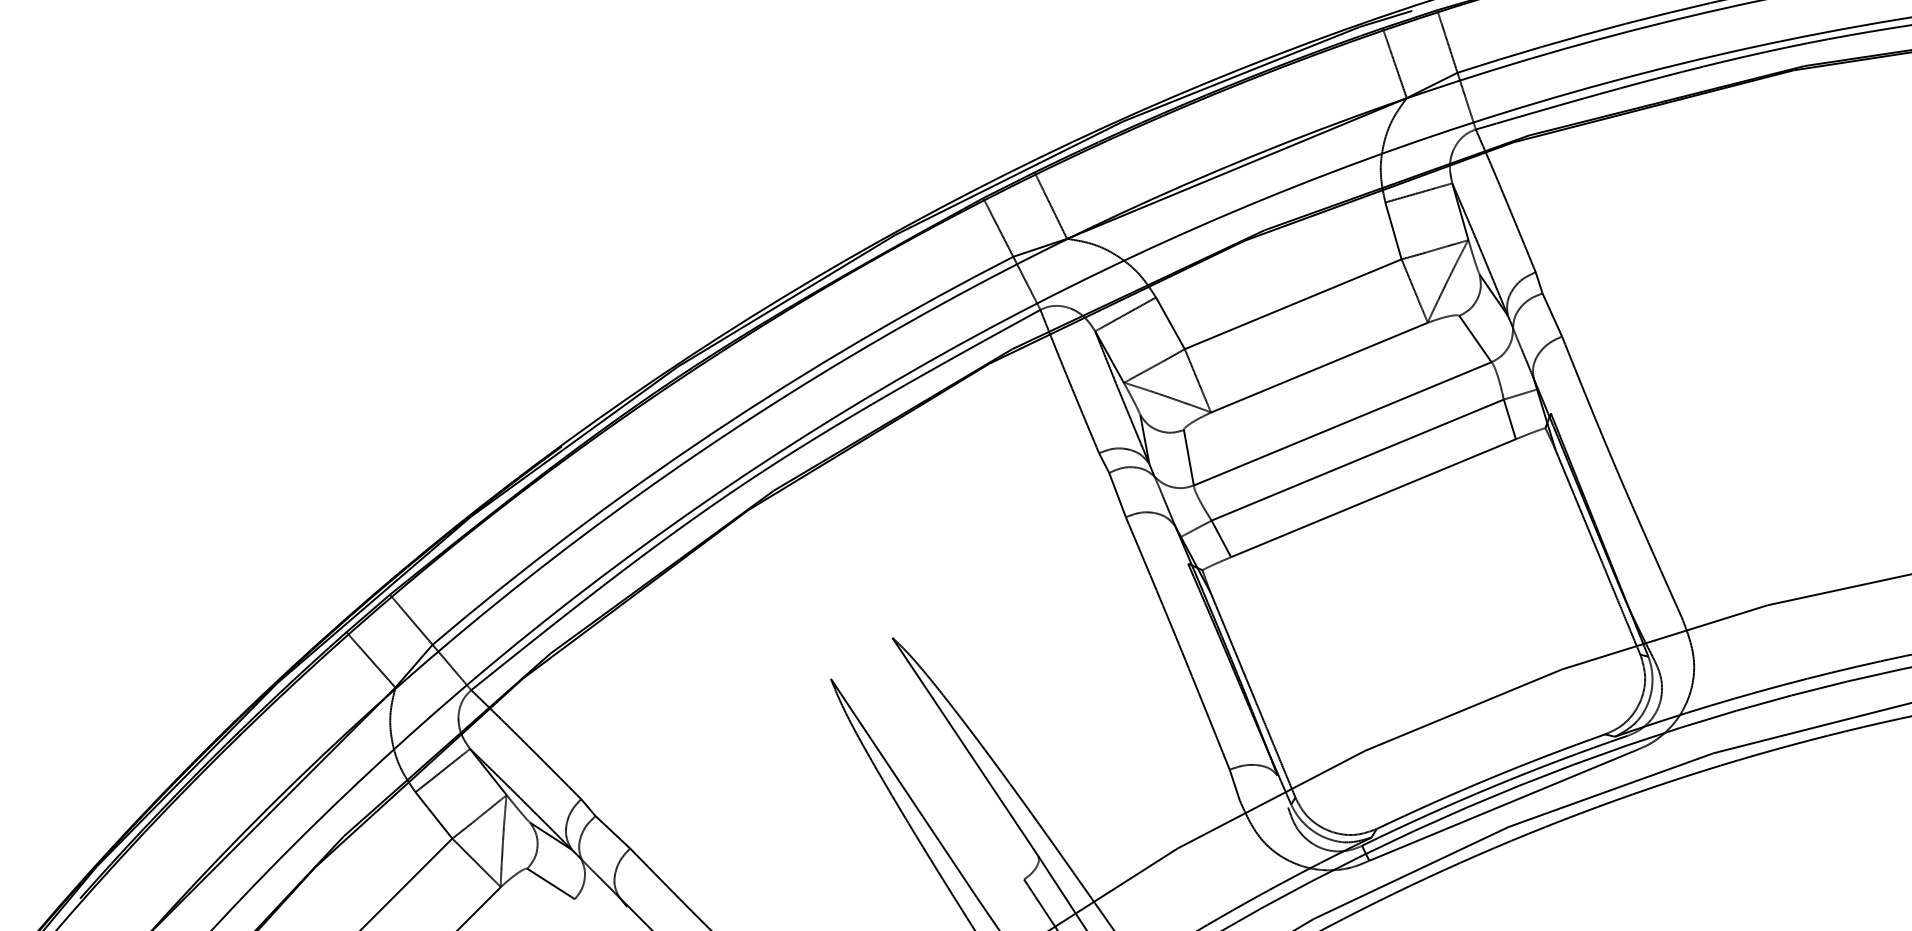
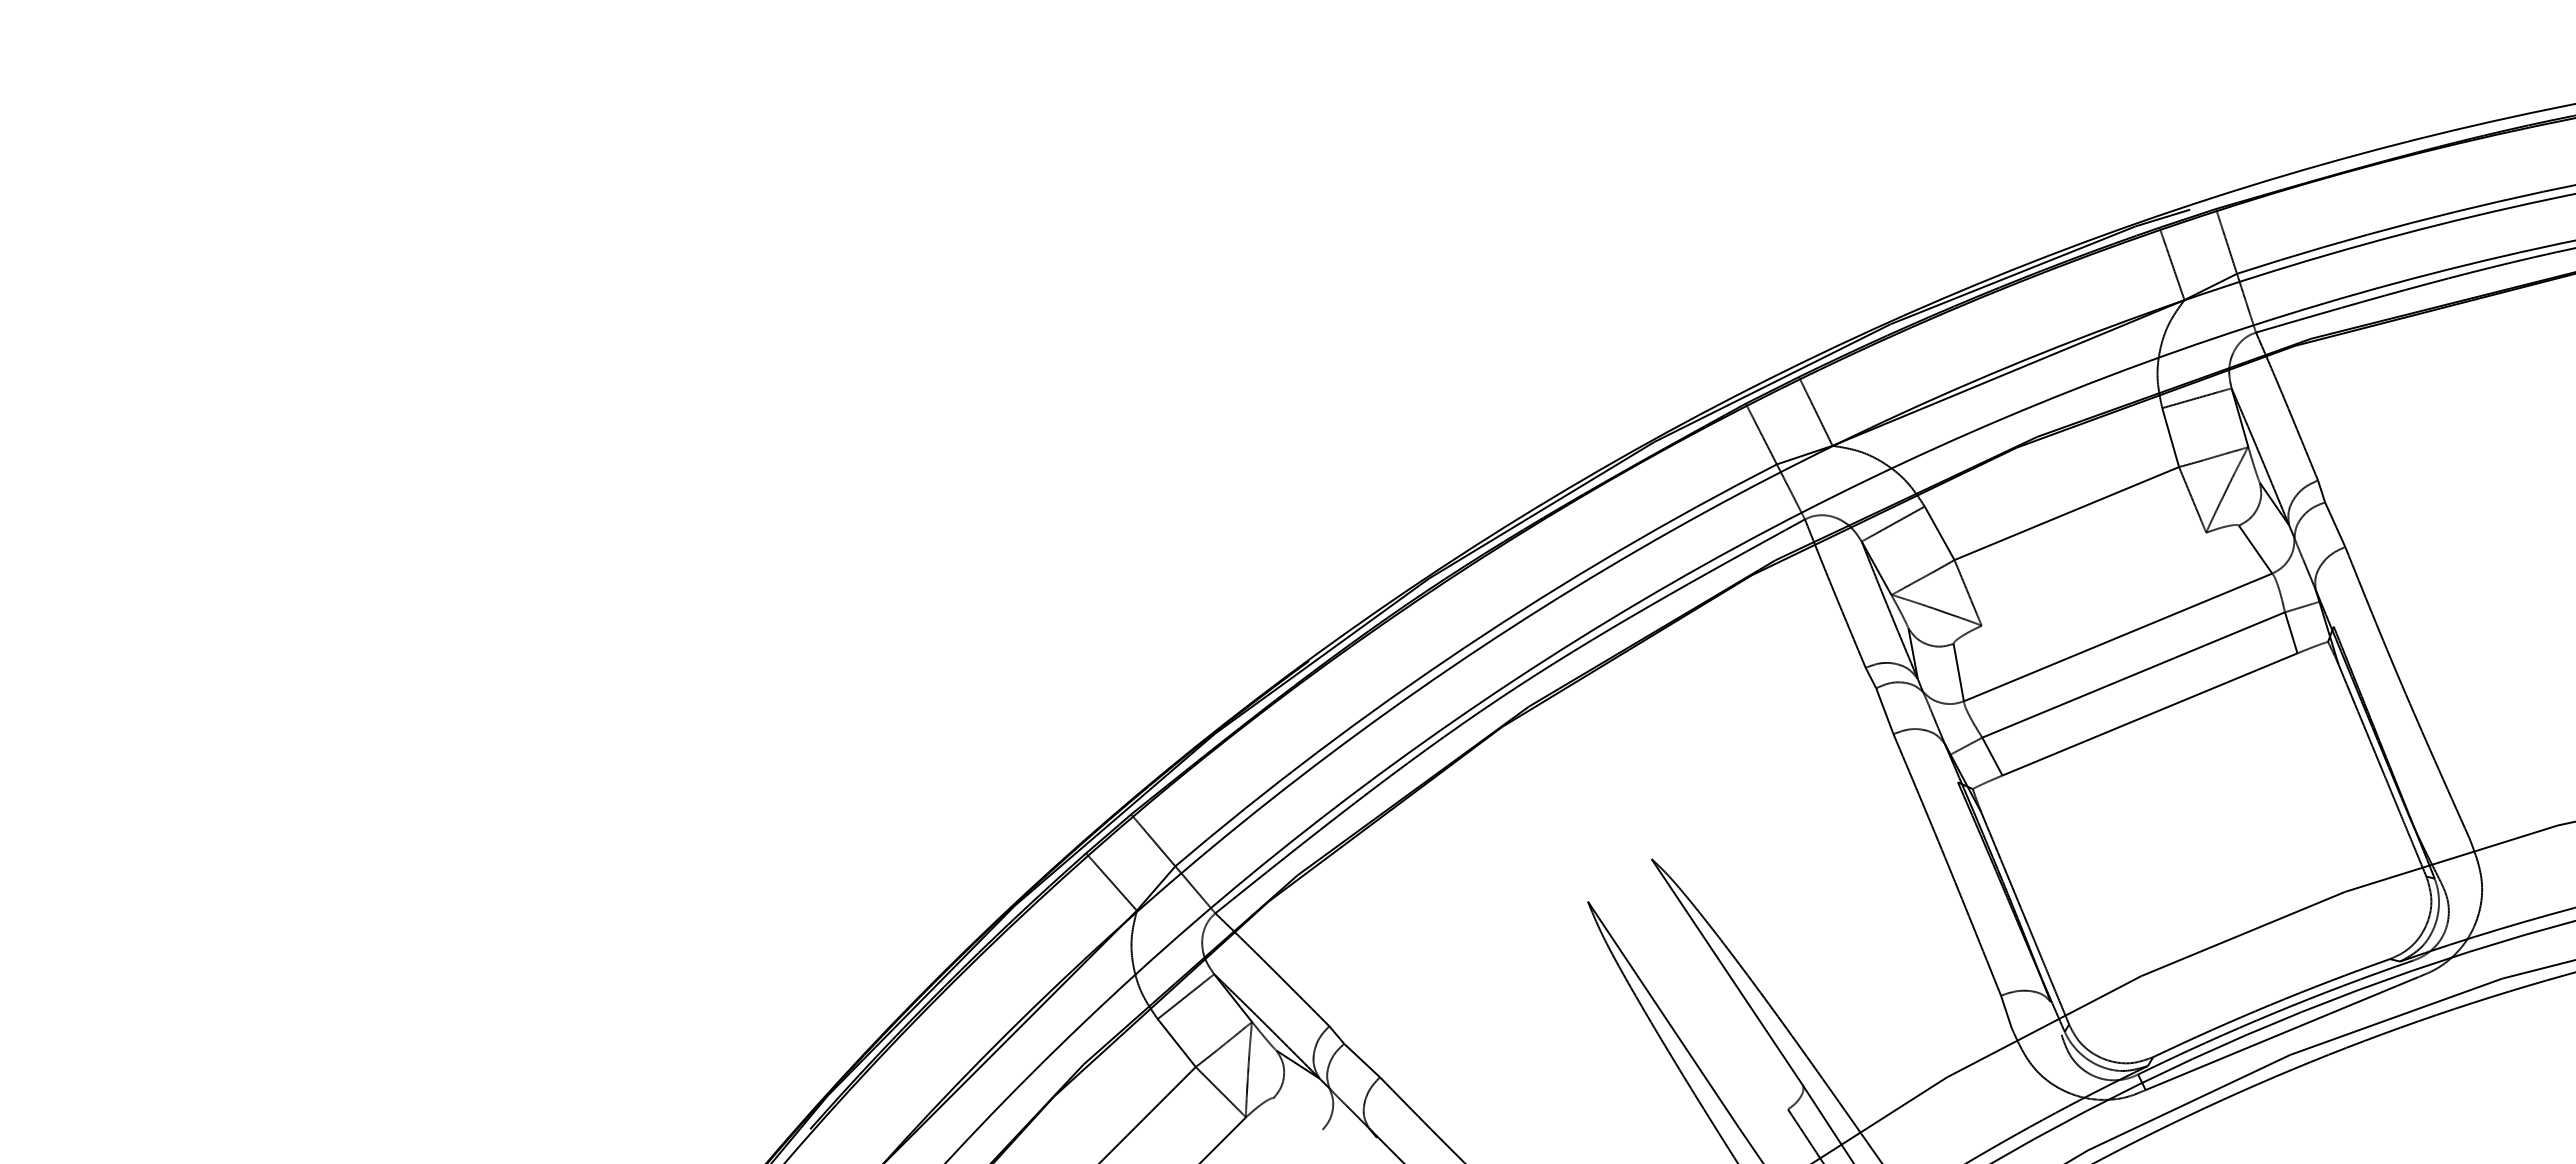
line: (1318, 366) -> (2093, 578), removed
line: (550, 883) -> (1297, 1113), removed

